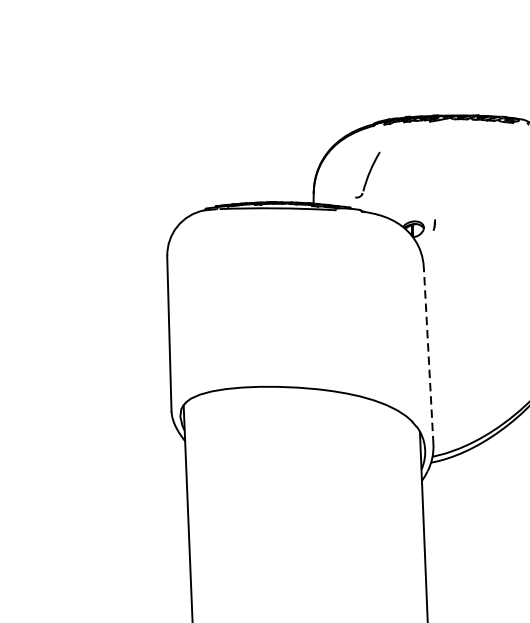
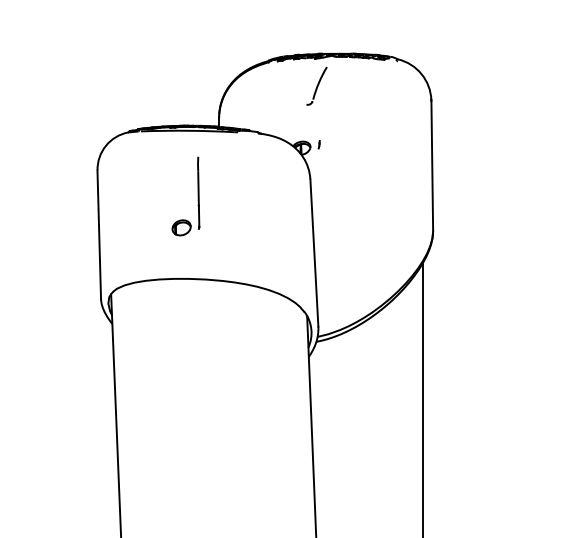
part: (367, 174) -> (316, 85), moved
part: (287, 287) -> (197, 196), added
line: (428, 356) -> (314, 253), dashed -> solid

